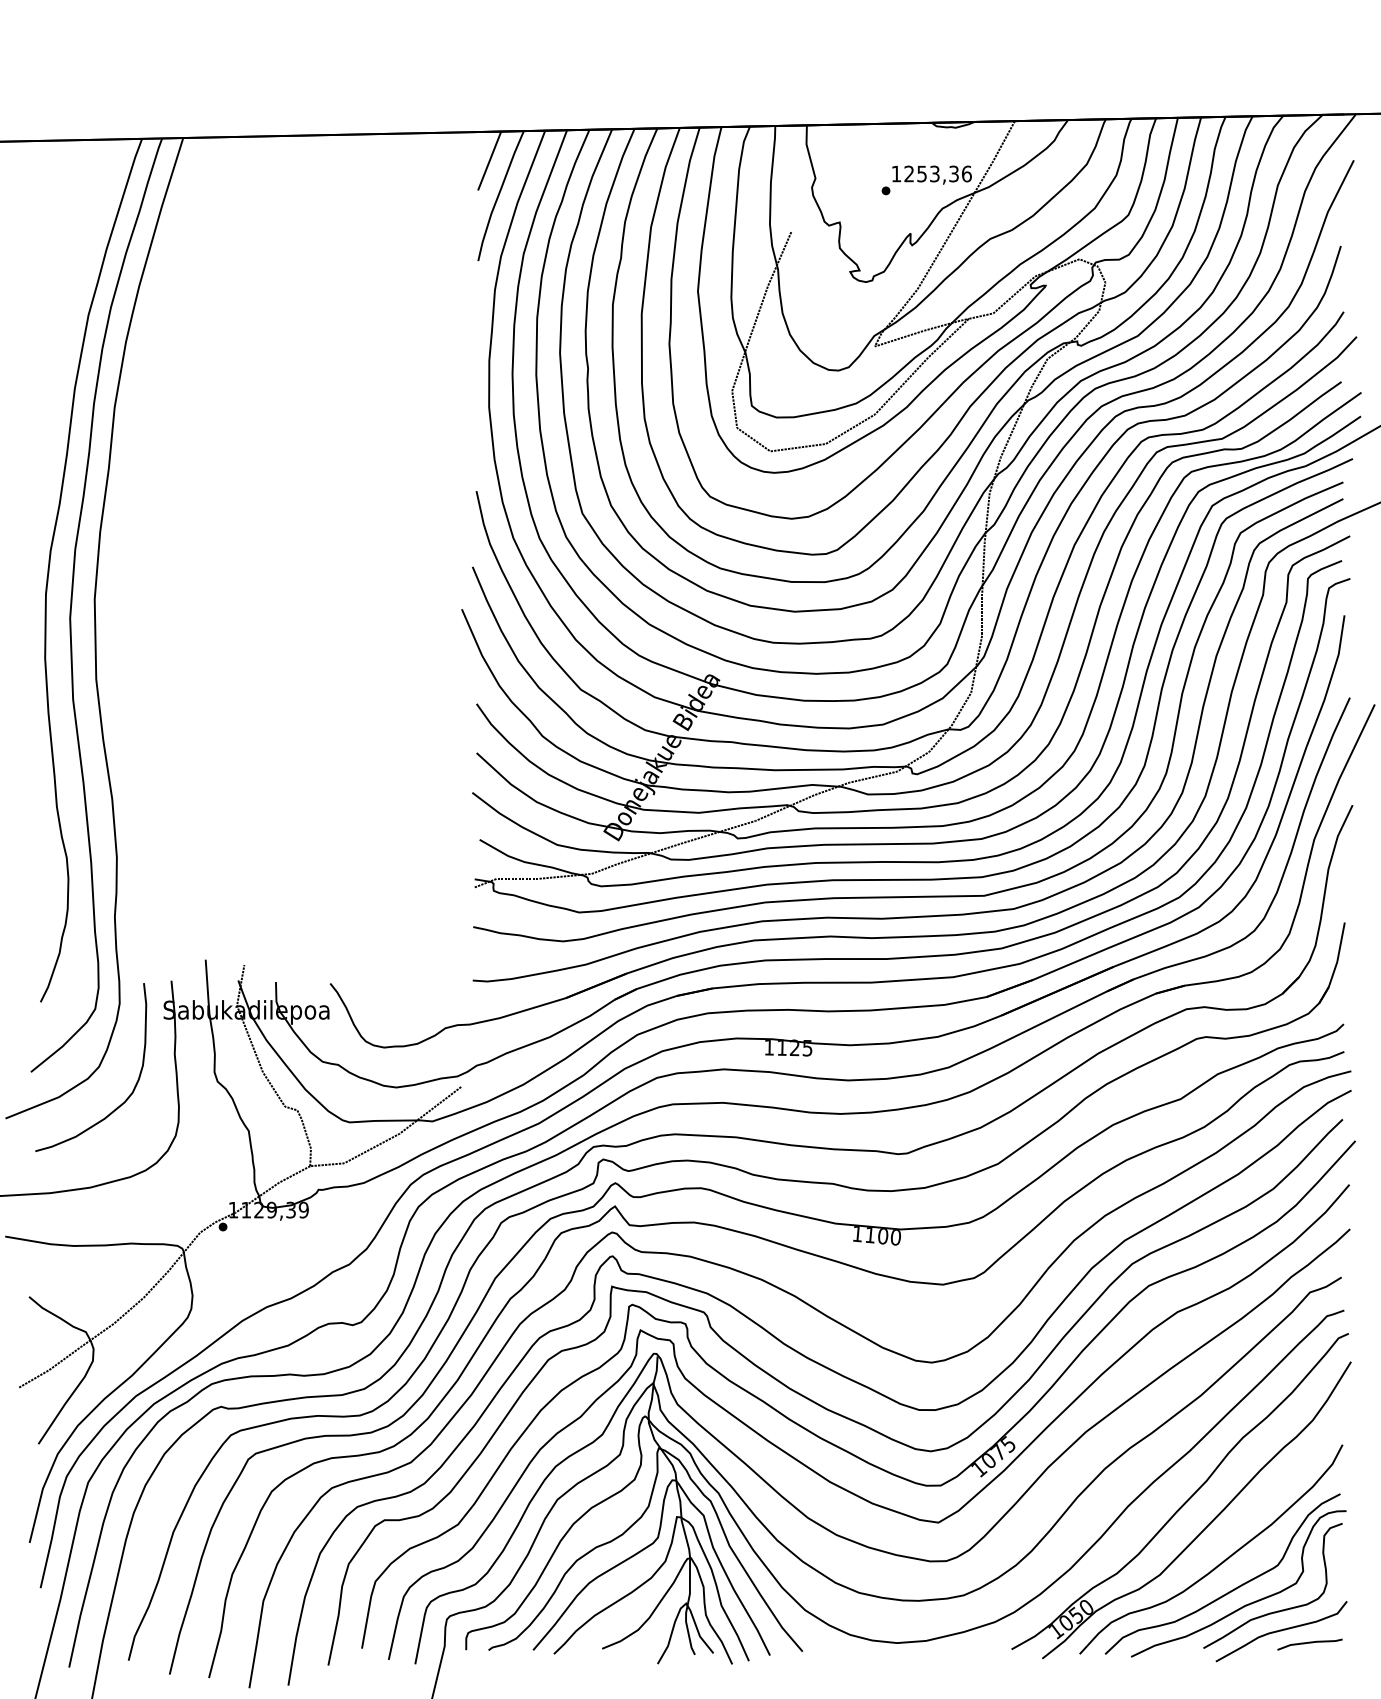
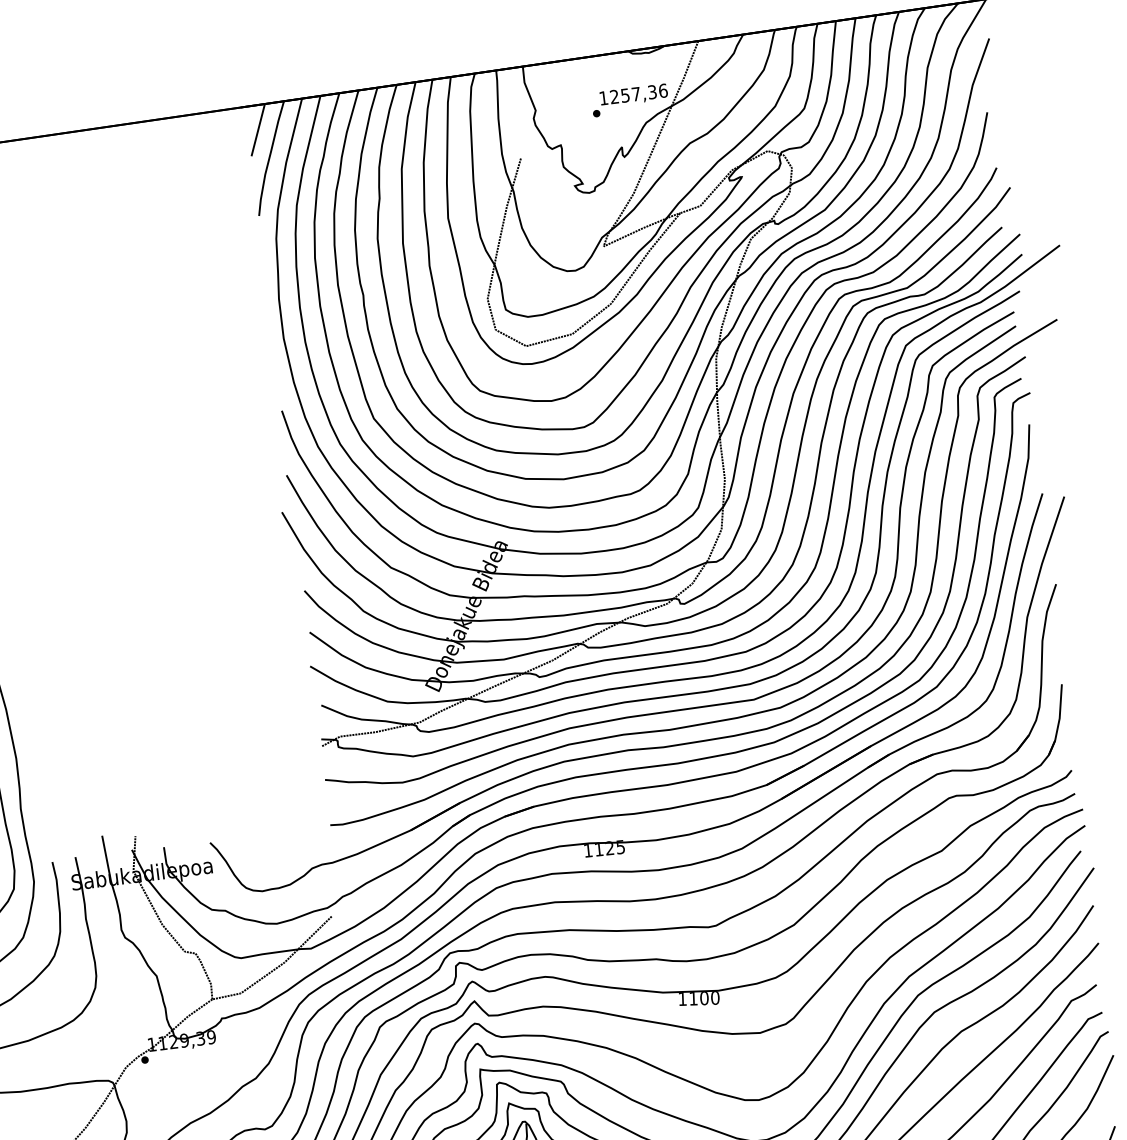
text: (934, 173) -> (635, 93), 1253,36 -> 1257,36

